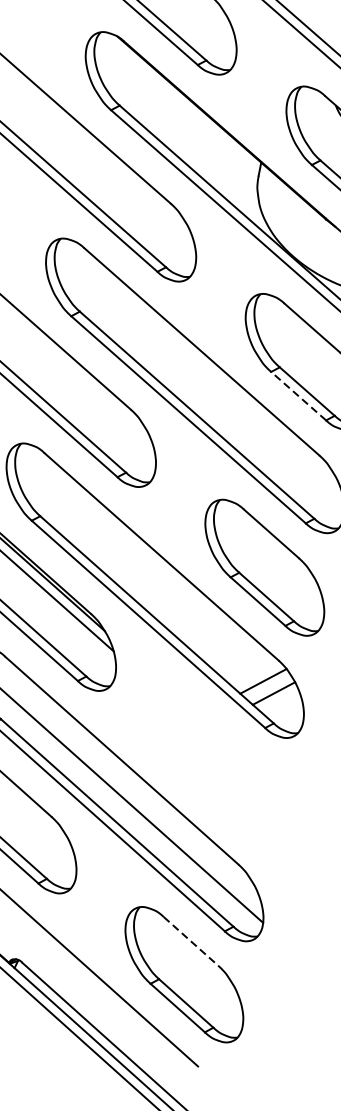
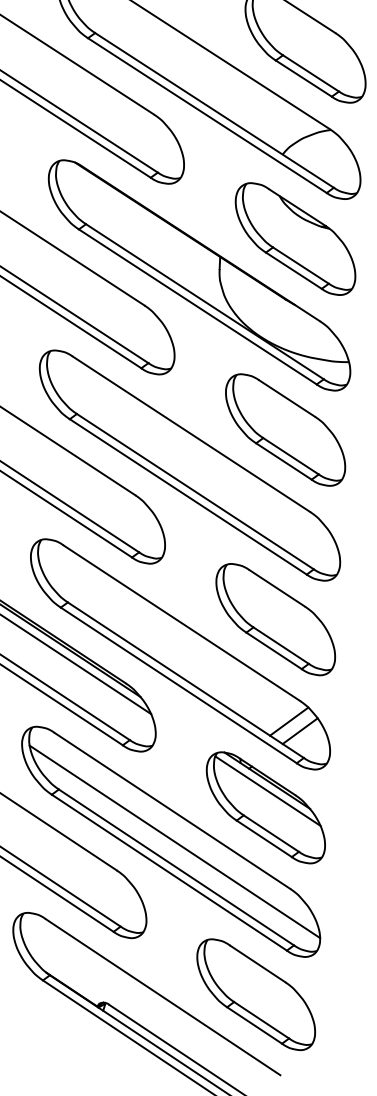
line: (298, 396) -> (283, 461), dashed -> solid
part: (224, 771) -> (265, 807), added
line: (191, 942) -> (258, 964), dashed -> solid

